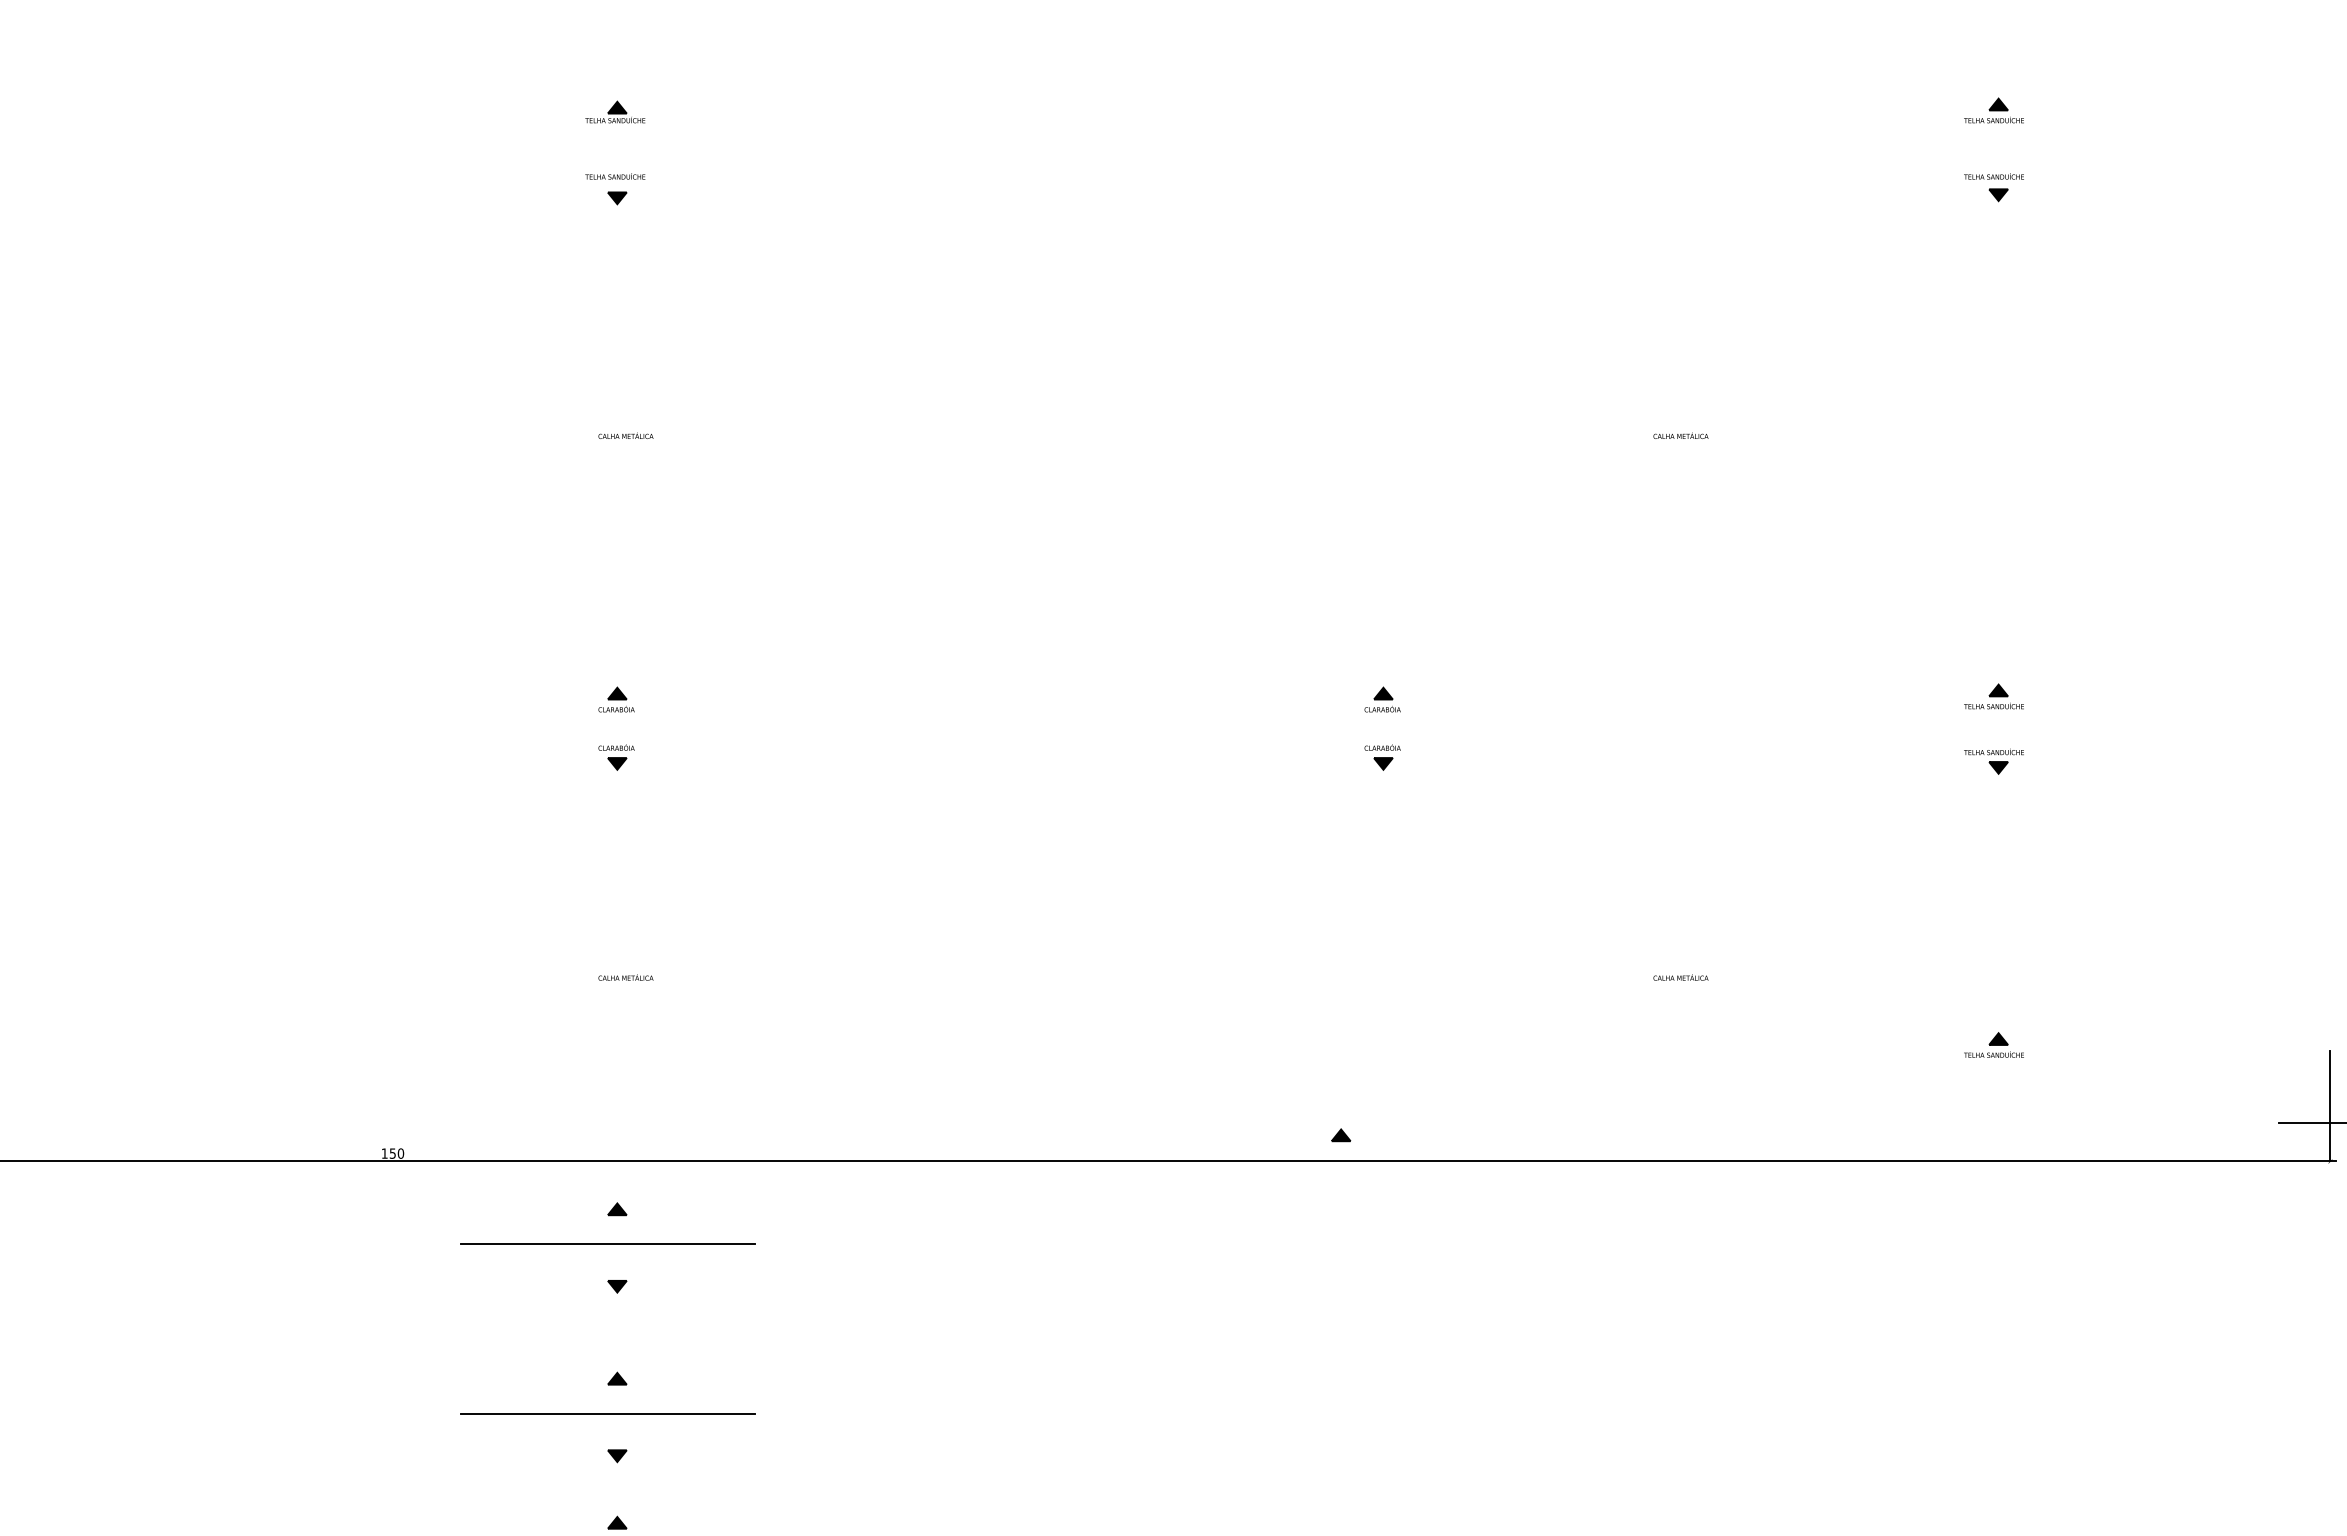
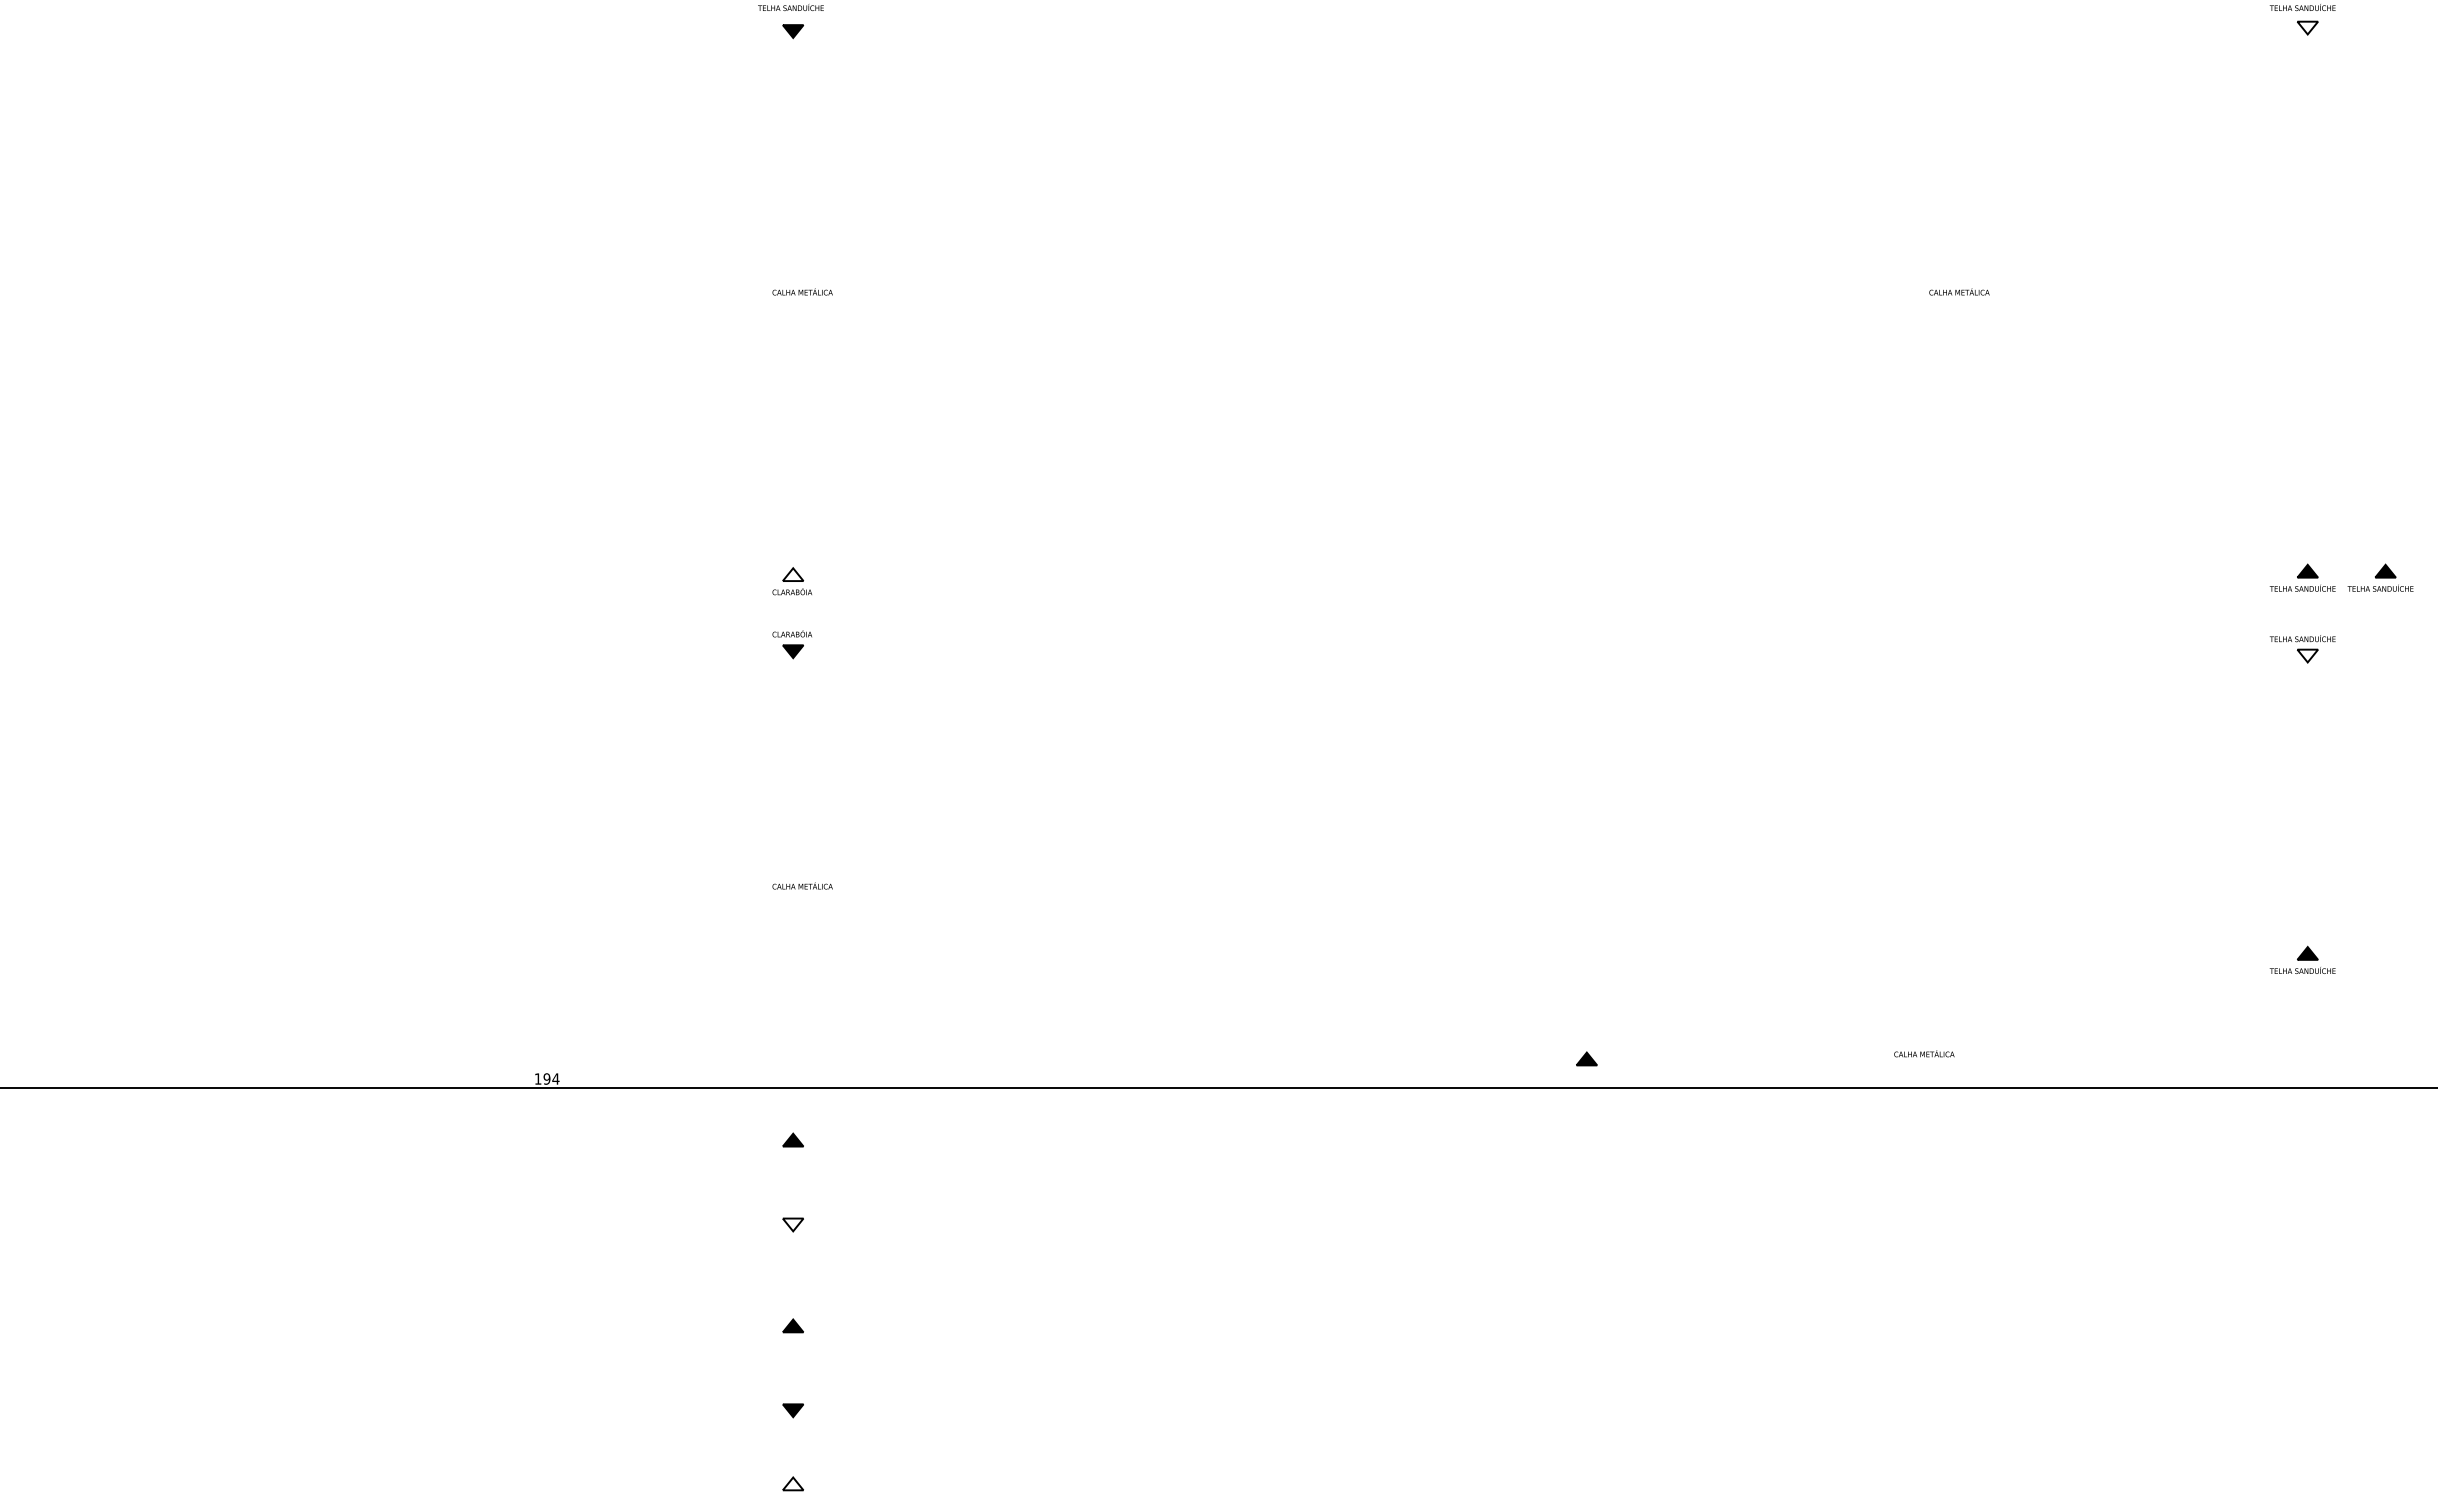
fill: (1998, 195) -> (2307, 28), removed
fill: (616, 693) -> (792, 574), removed
part: (2064, 696) -> (2379, 577), added
part: (1382, 699) -> (1632, 581), removed
part: (1382, 757) -> (1632, 644), removed
fill: (1998, 767) -> (2307, 655), removed
text: (1680, 977) -> (1923, 1053), moved
text: (396, 1153) -> (551, 1078), 150 -> 194
line: (607, 1244) -> (782, 1178), removed
fill: (616, 1286) -> (792, 1224), removed
line: (607, 1413) -> (782, 1363), removed
fill: (616, 1522) -> (792, 1483), removed

